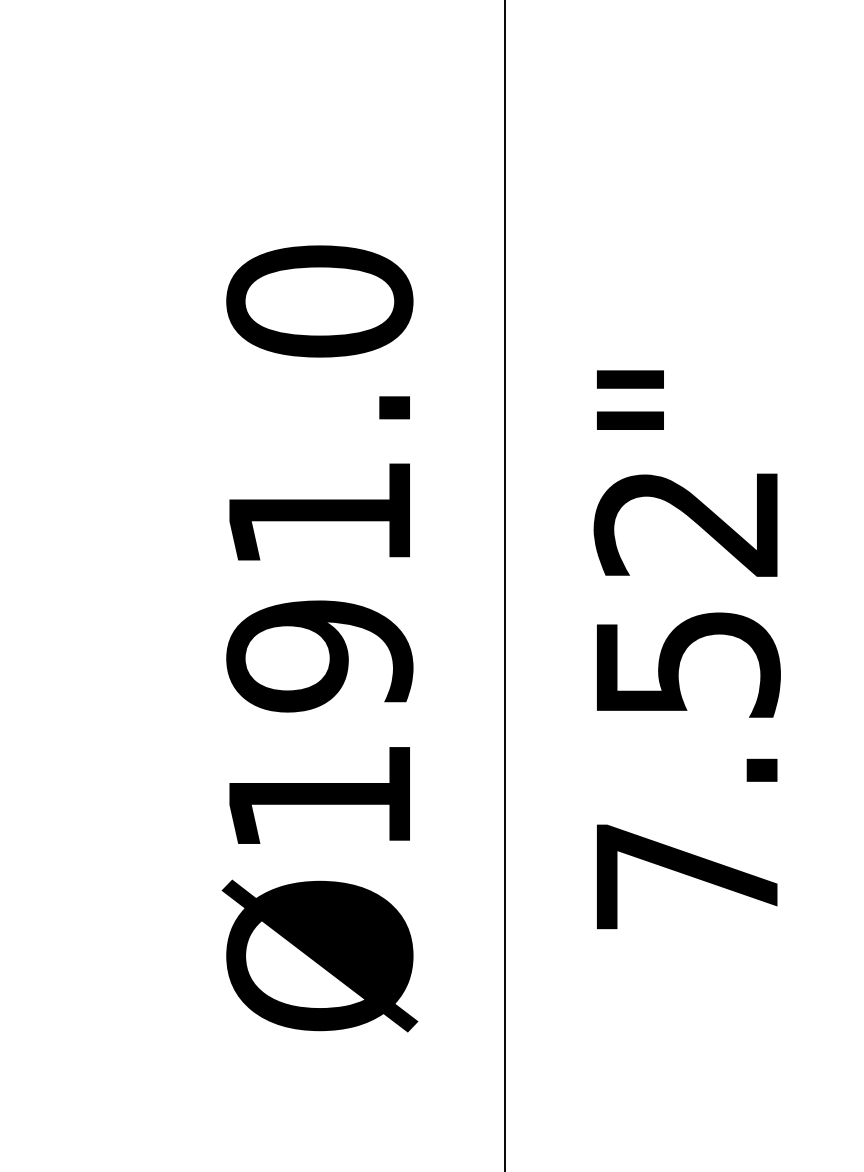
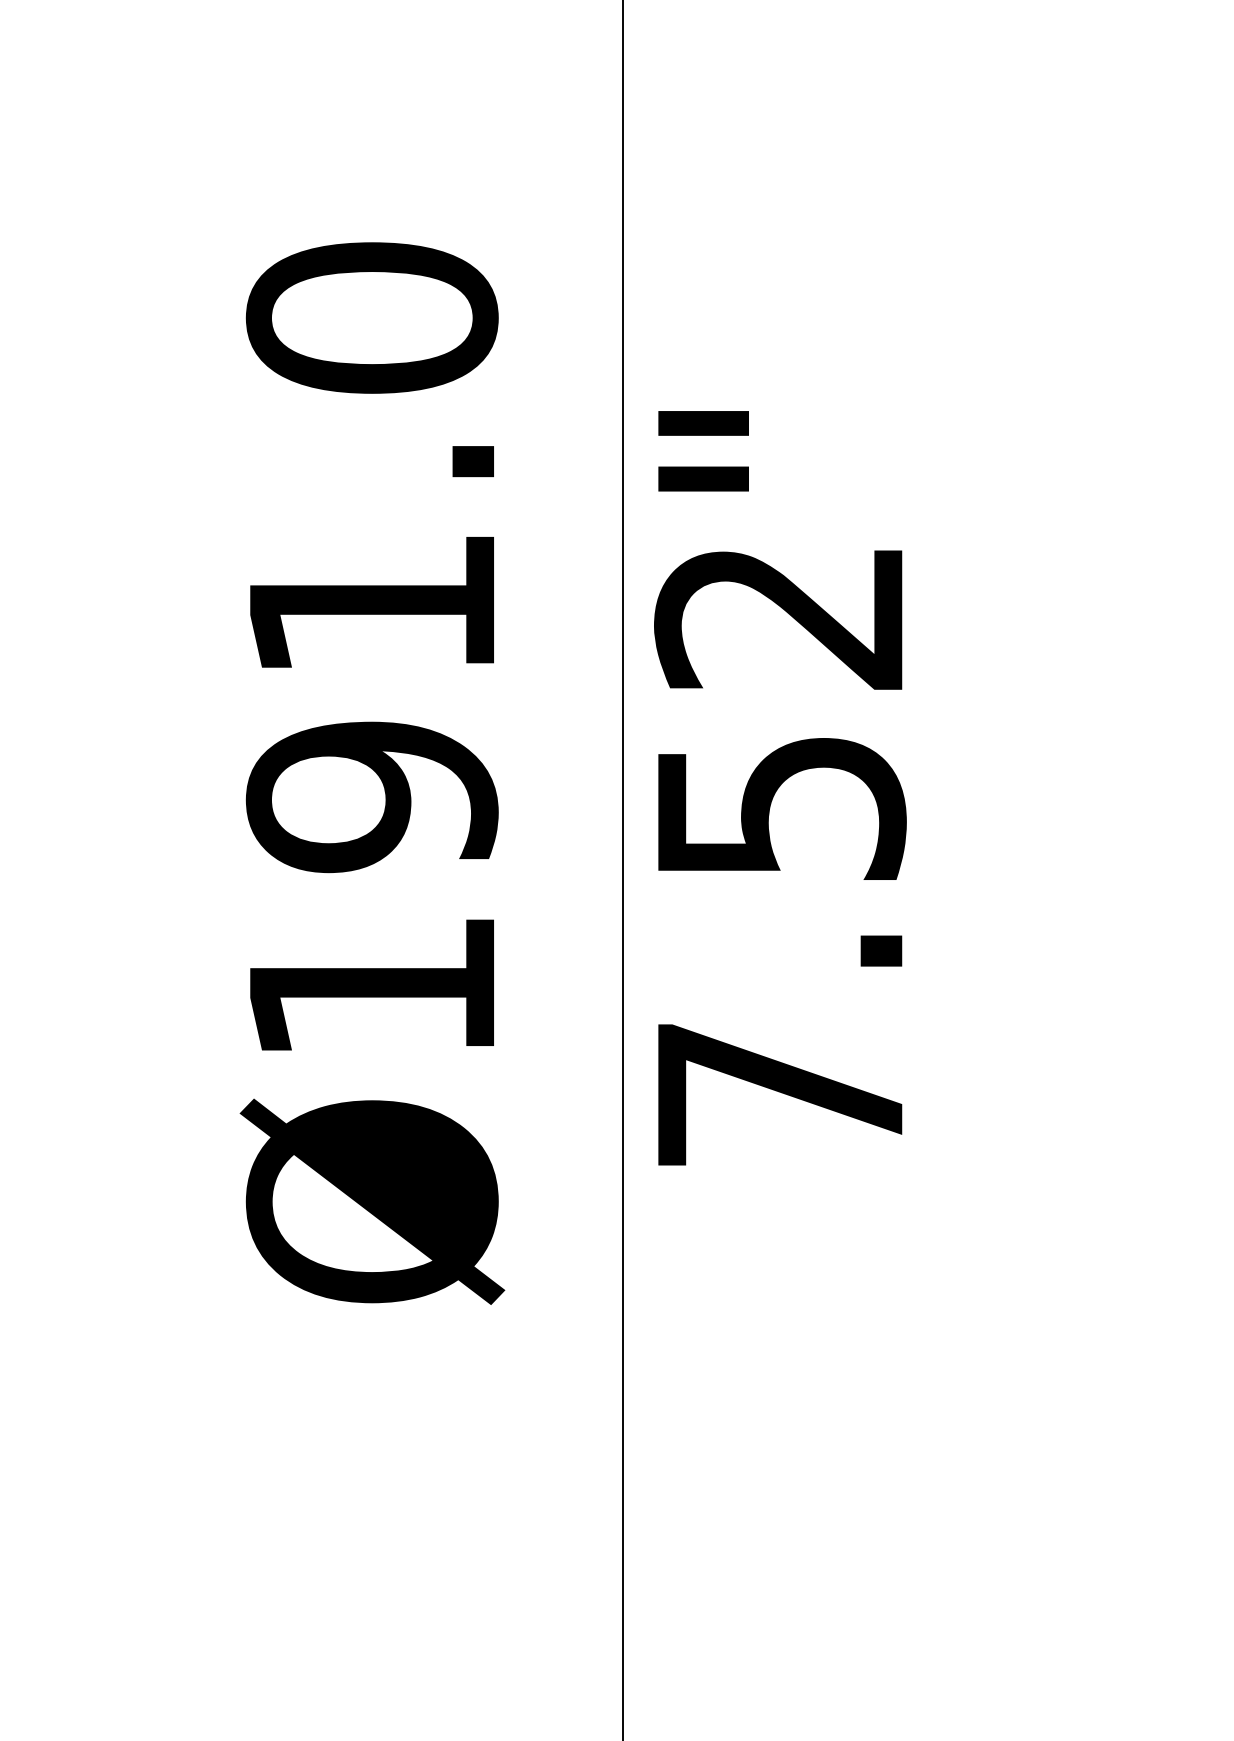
text: (687, 649) -> (780, 788), moved

